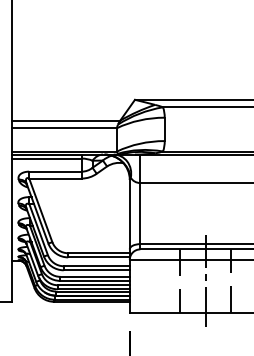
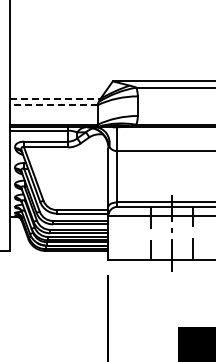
line: (66, 120) -> (55, 98), solid -> dashed
line: (64, 128) -> (53, 105), solid -> dashed

